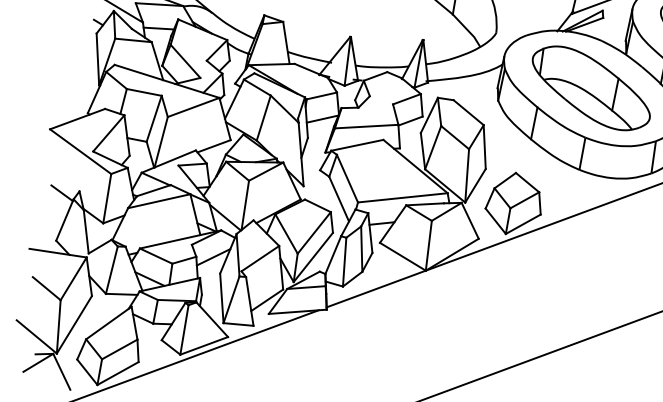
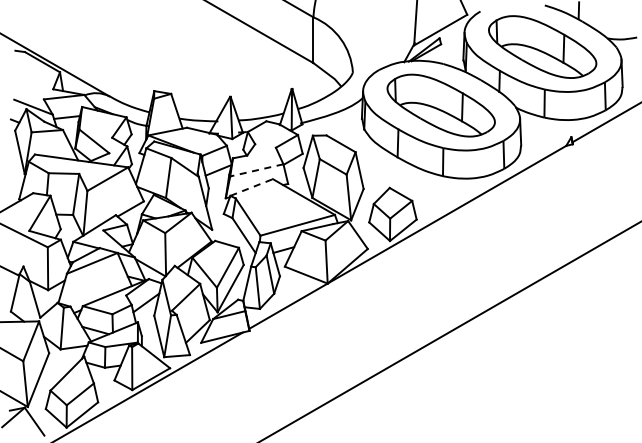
line: (366, 126) -> (256, 170), solid -> dashed
line: (357, 145) -> (251, 187), solid -> dashed

